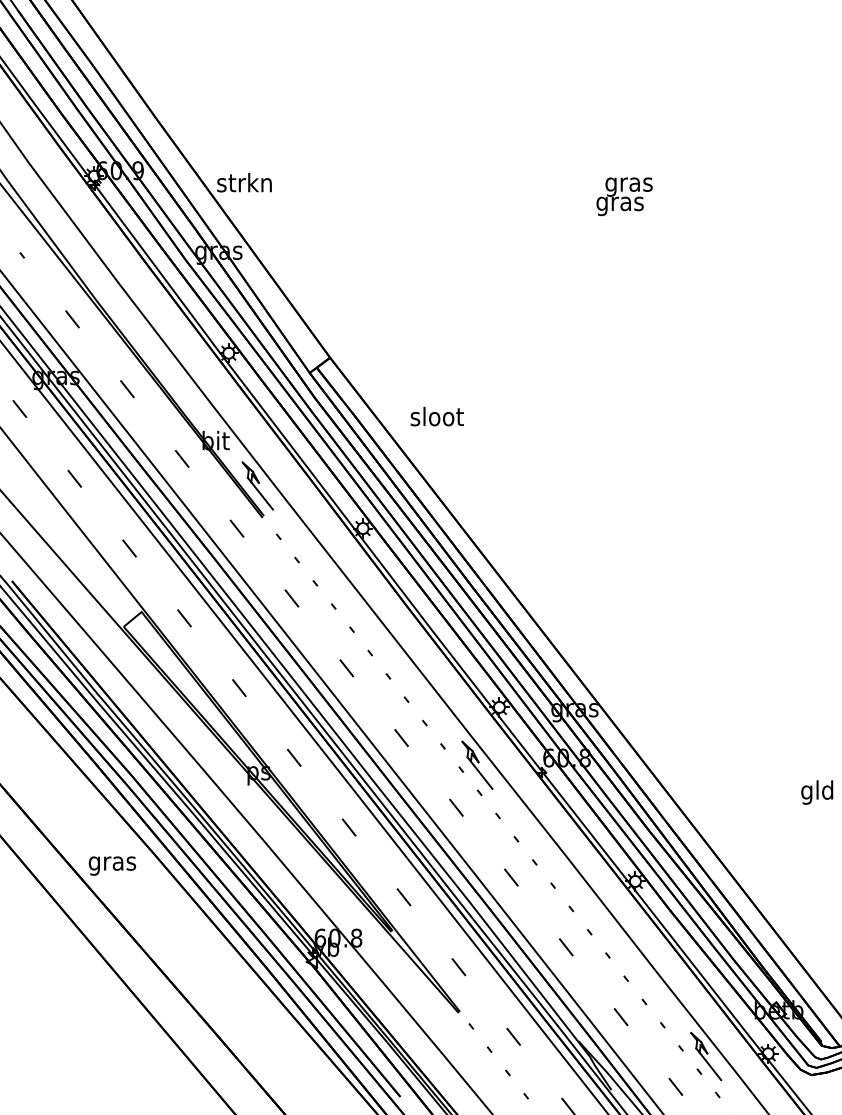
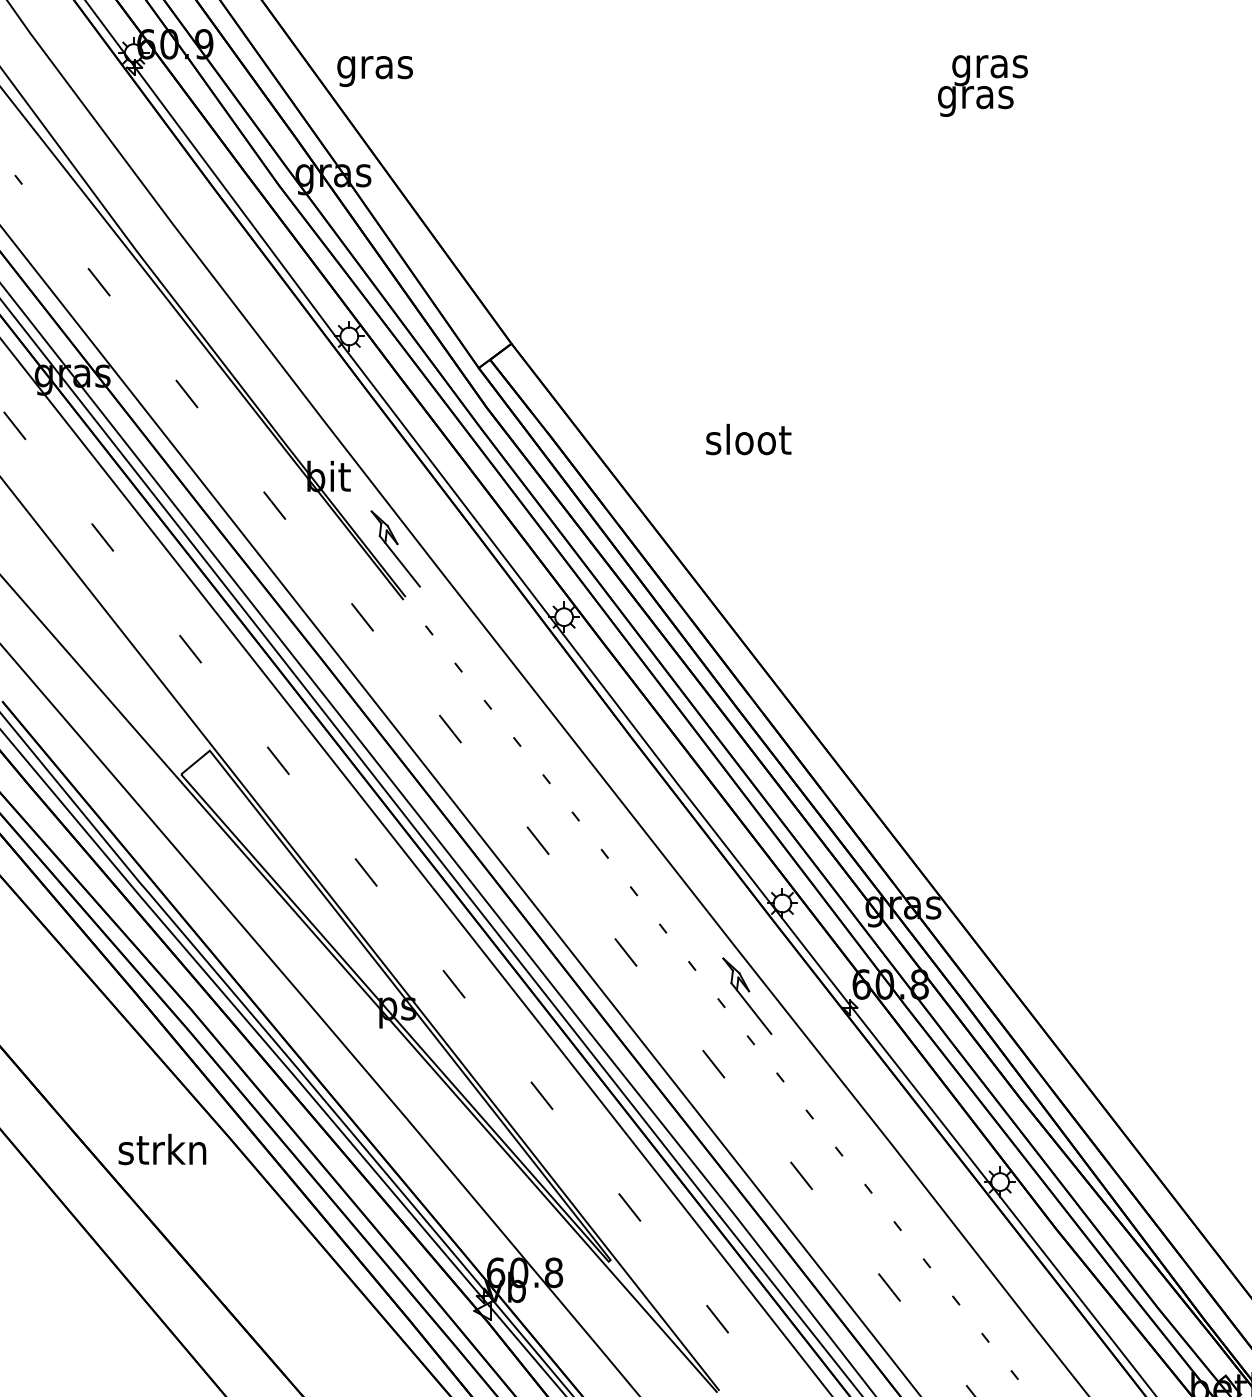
text: (244, 185) -> (374, 67), strkn -> gras
text: (436, 416) -> (747, 439), moved
text: (111, 863) -> (161, 1153), gras -> strkn

